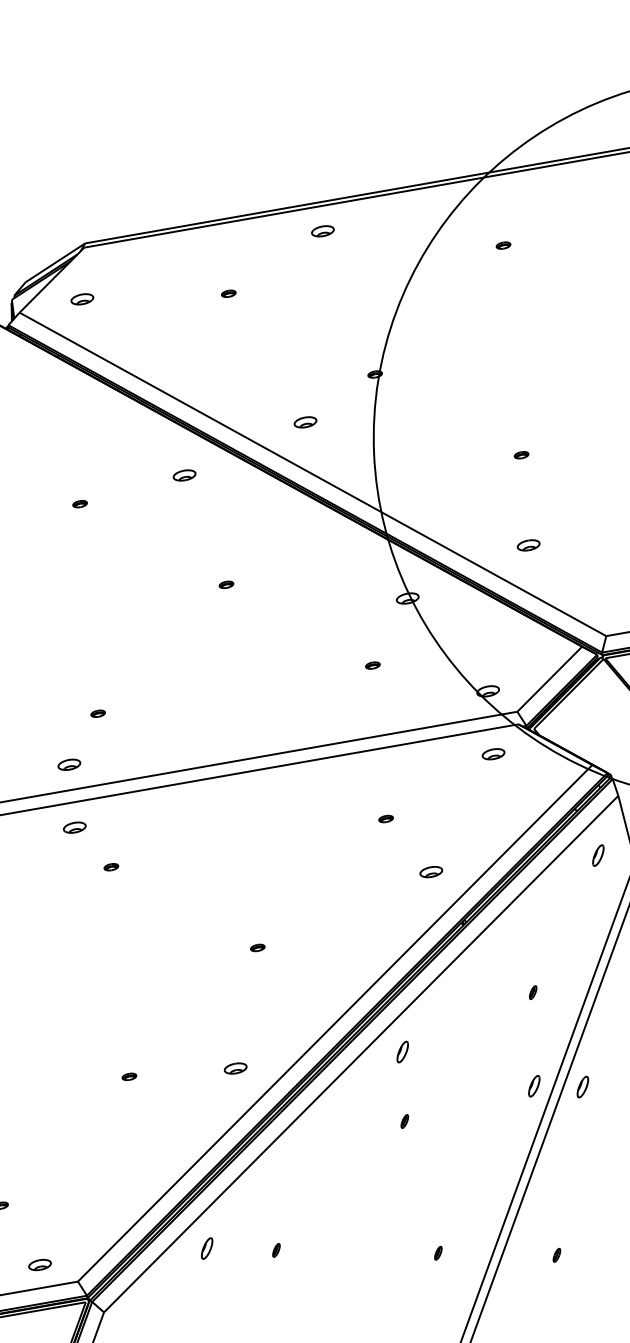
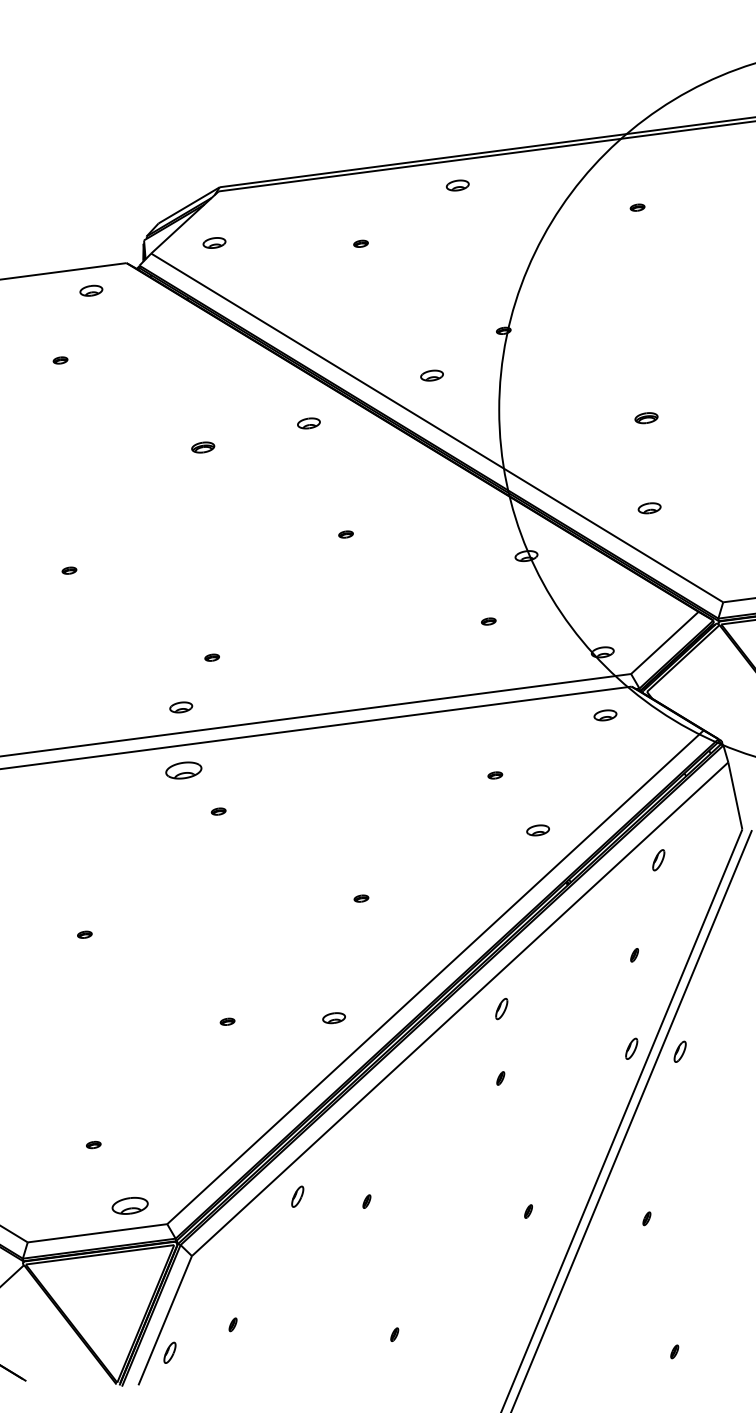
part: (521, 454) -> (646, 417), size x1.6
part: (80, 504) -> (203, 447), size x1.6
part: (74, 827) -> (183, 770), size x1.6
part: (598, 855) -> (658, 860), moved
part: (39, 1264) -> (129, 1205), size x1.6

